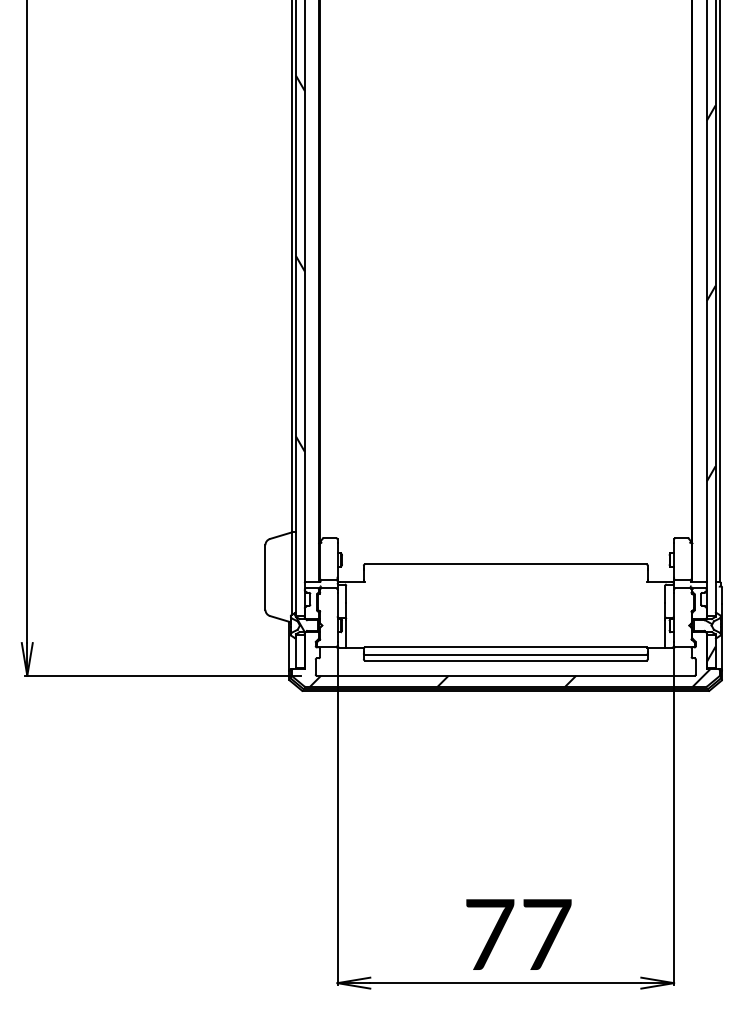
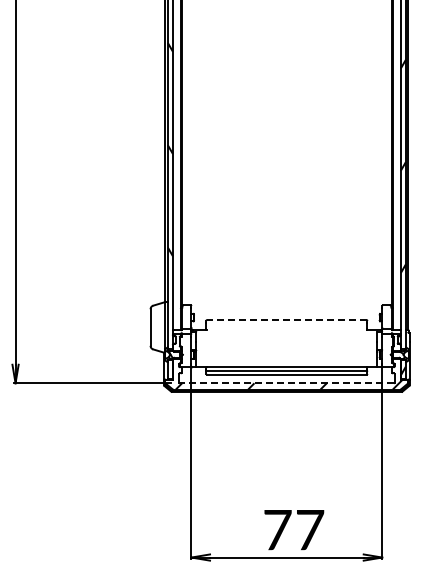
line: (505, 565) -> (286, 320), solid -> dashed
line: (505, 676) -> (286, 383), solid -> dashed

